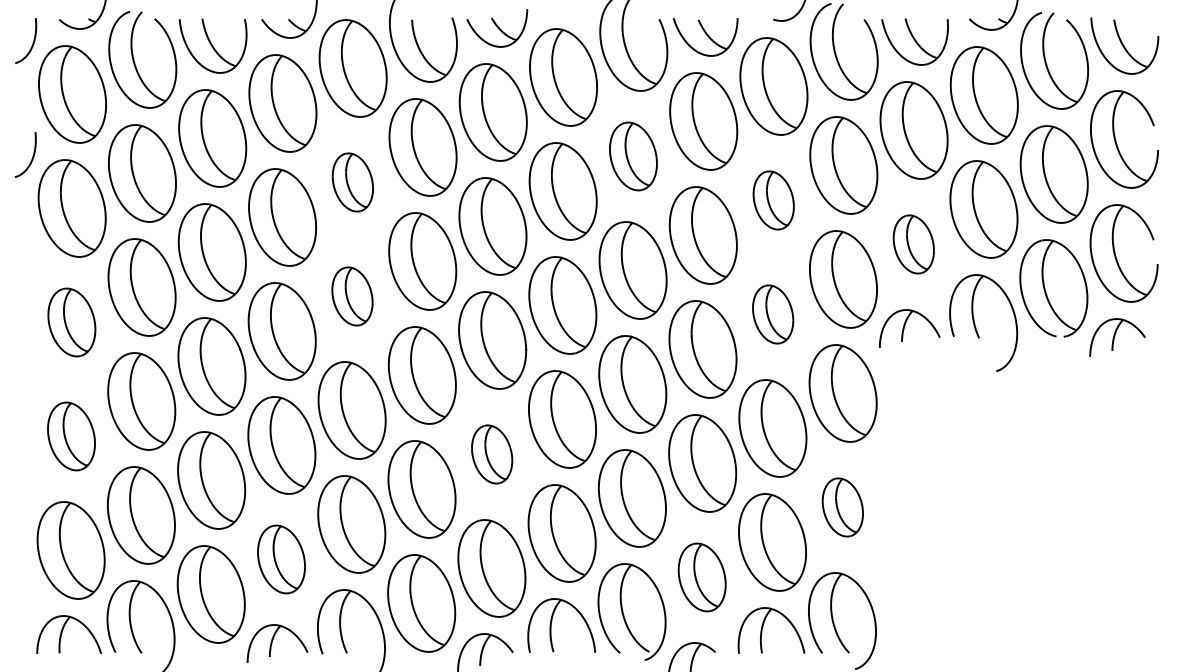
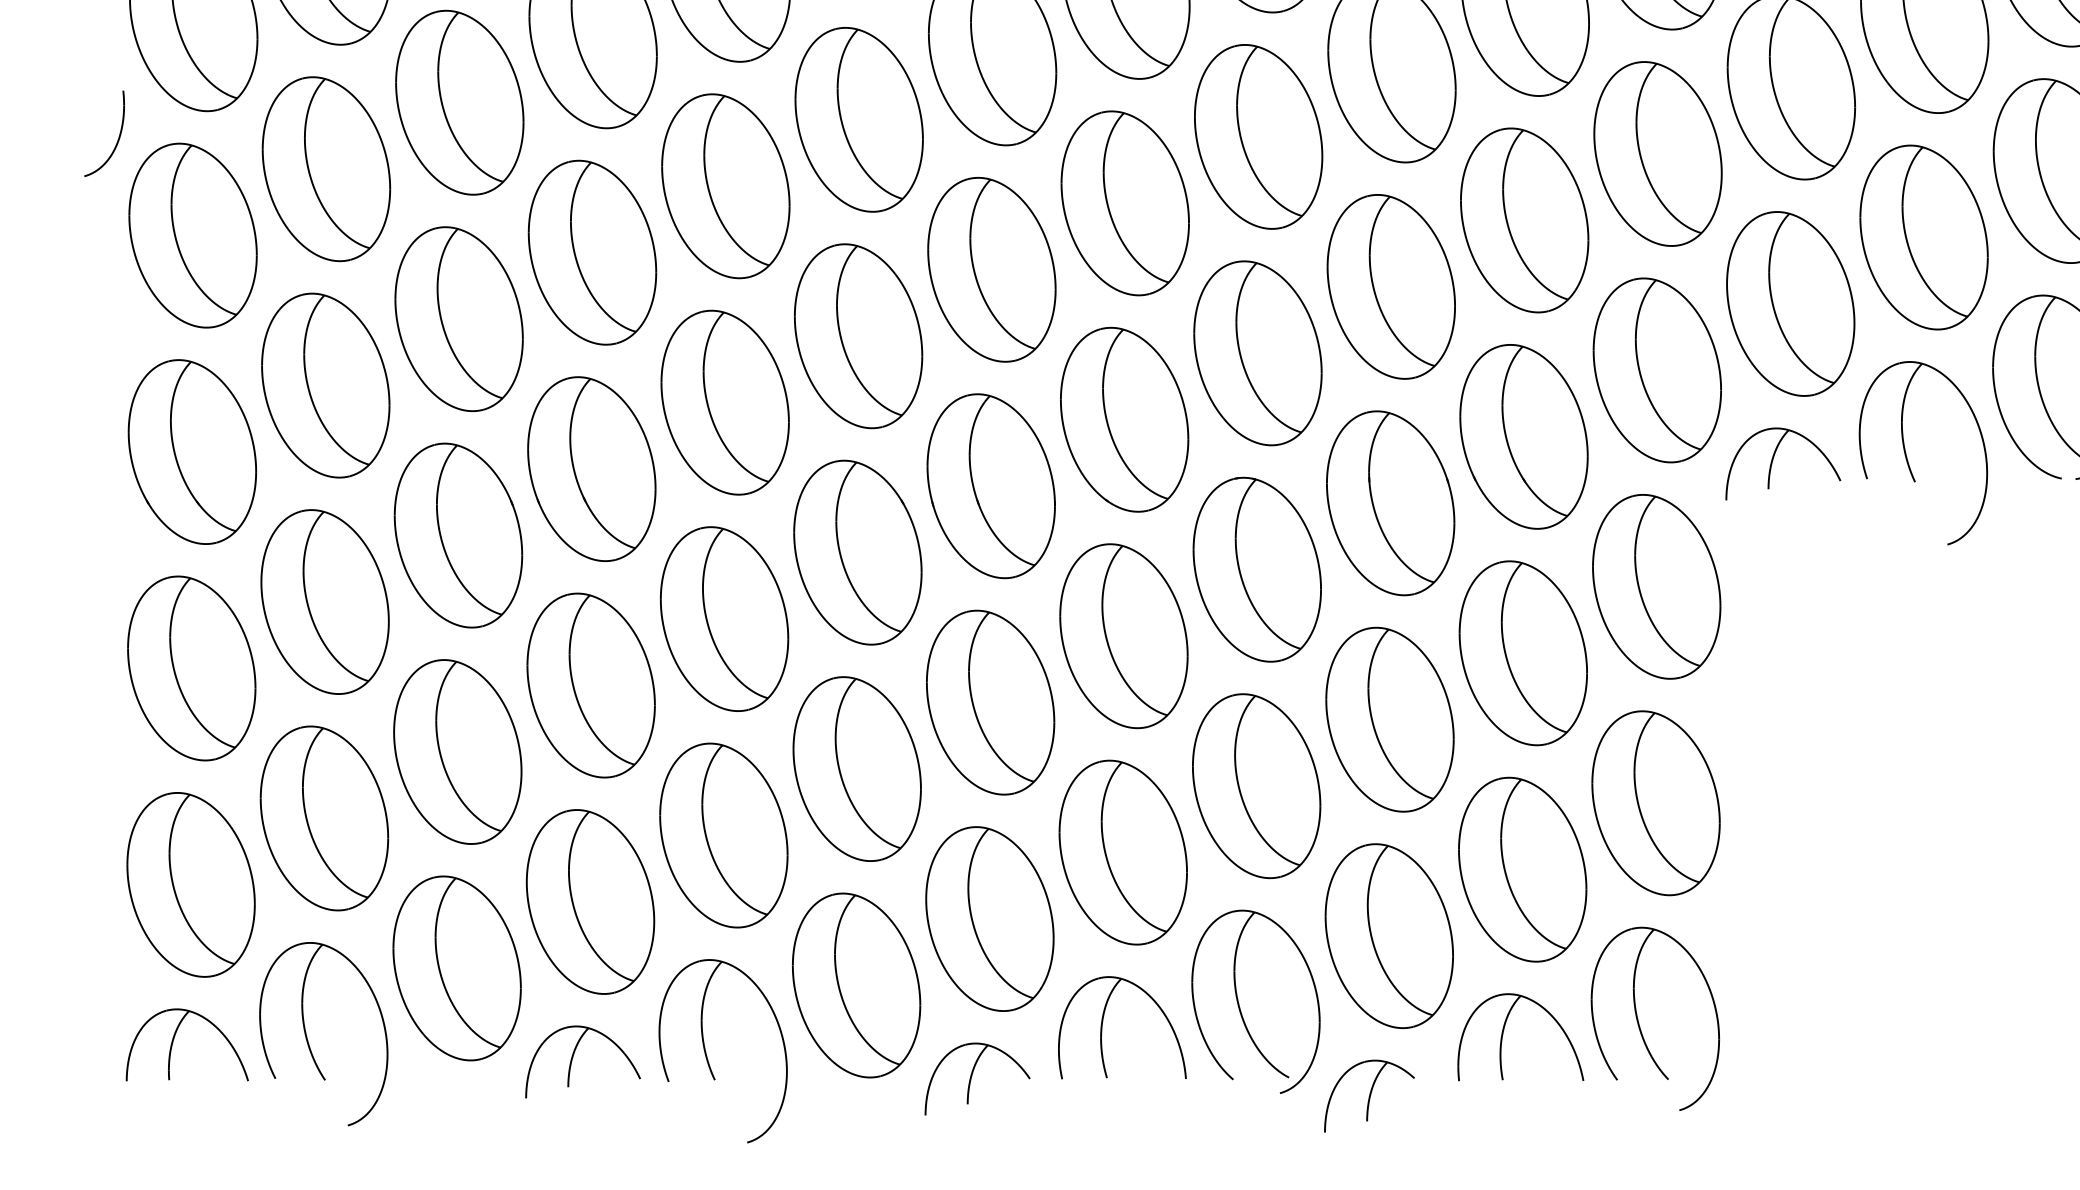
part: (633, 156) -> (1258, 136), size x1.43
part: (352, 182) -> (725, 186), size x1.67
part: (773, 200) -> (1524, 220), size x1.67
part: (913, 244) -> (1790, 303), size x1.67
part: (352, 296) -> (725, 402), size x1.67
part: (772, 314) -> (1522, 436), size x1.67
part: (71, 322) -> (191, 452), size x1.43
part: (71, 436) -> (191, 668), size x1.43
part: (491, 454) -> (989, 702), size x1.67
part: (842, 507) -> (1655, 803), size x1.67
part: (281, 559) -> (590, 902), size x1.43
part: (701, 577) -> (1387, 936), size x1.43

